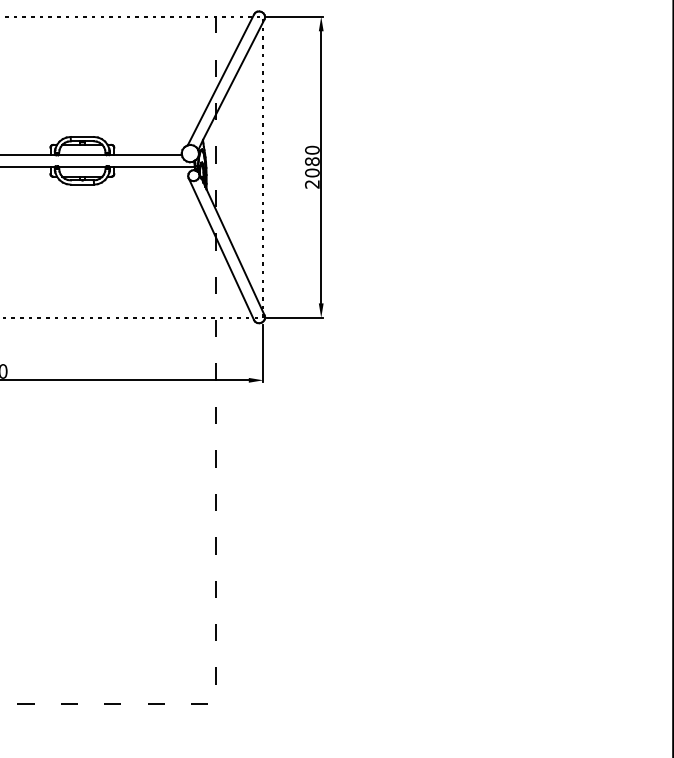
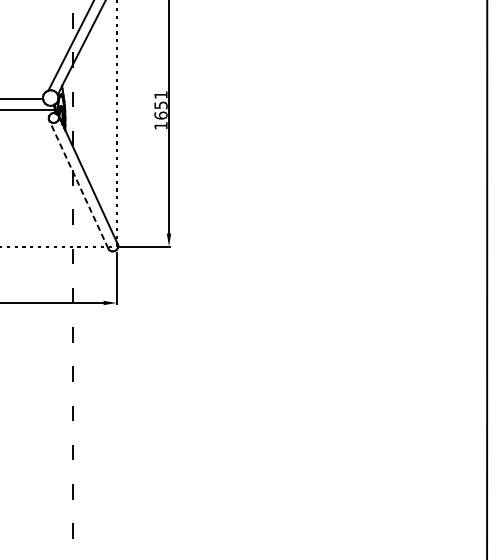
text: (312, 166) -> (161, 109), 2080 -> 1651
line: (221, 248) -> (78, 183), solid -> dashed

